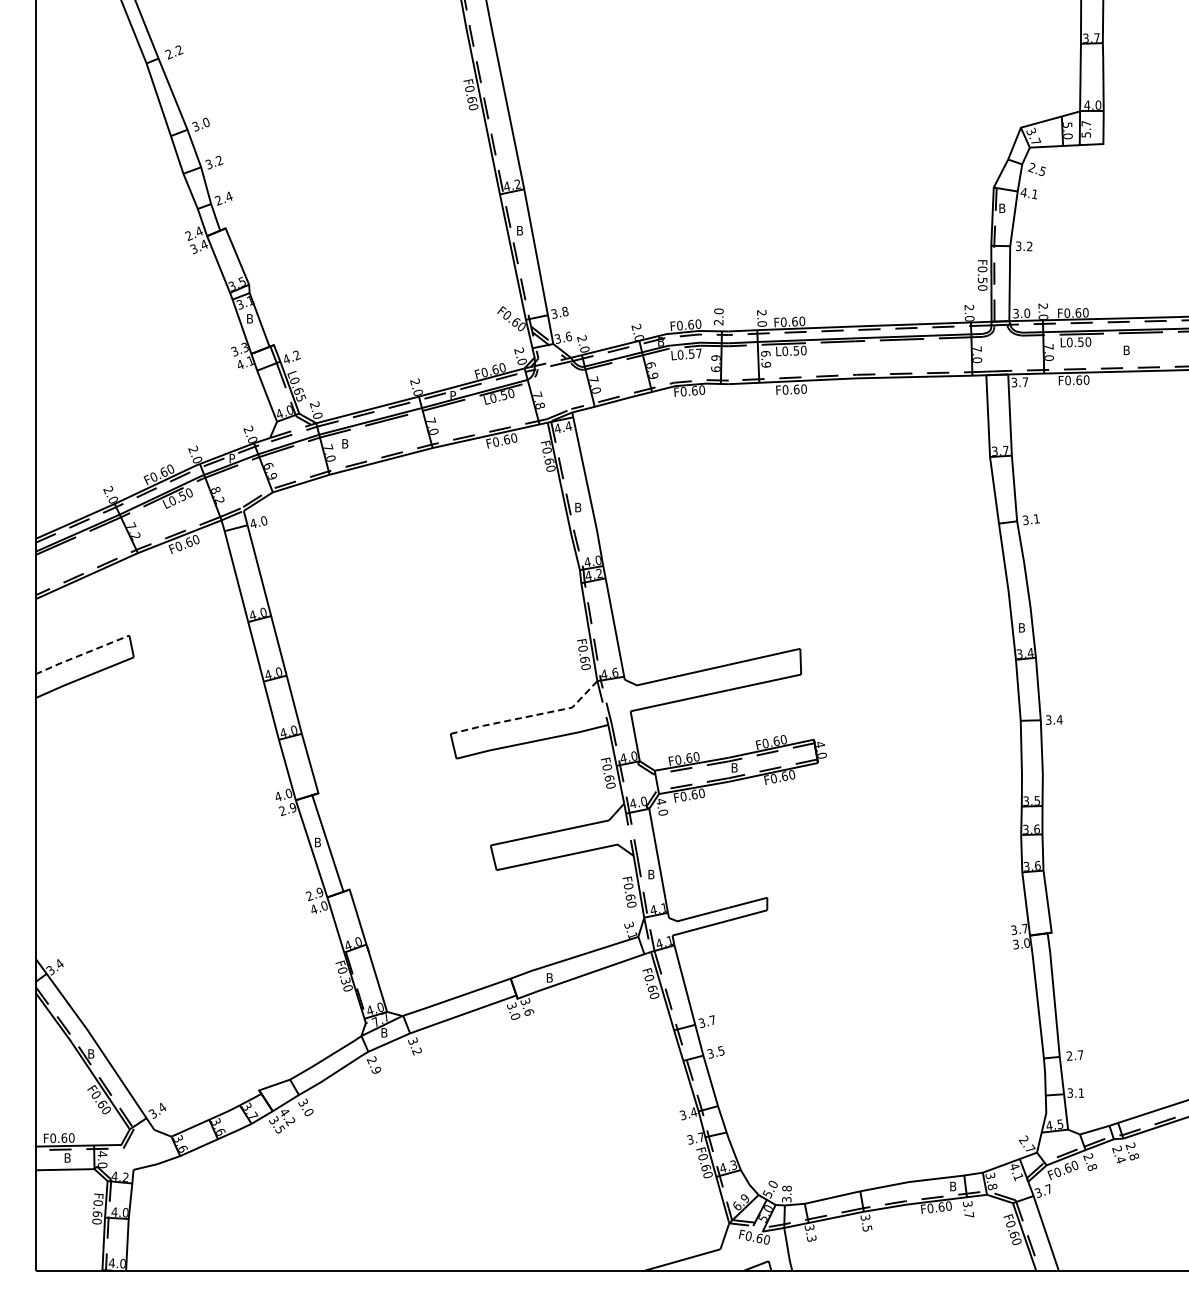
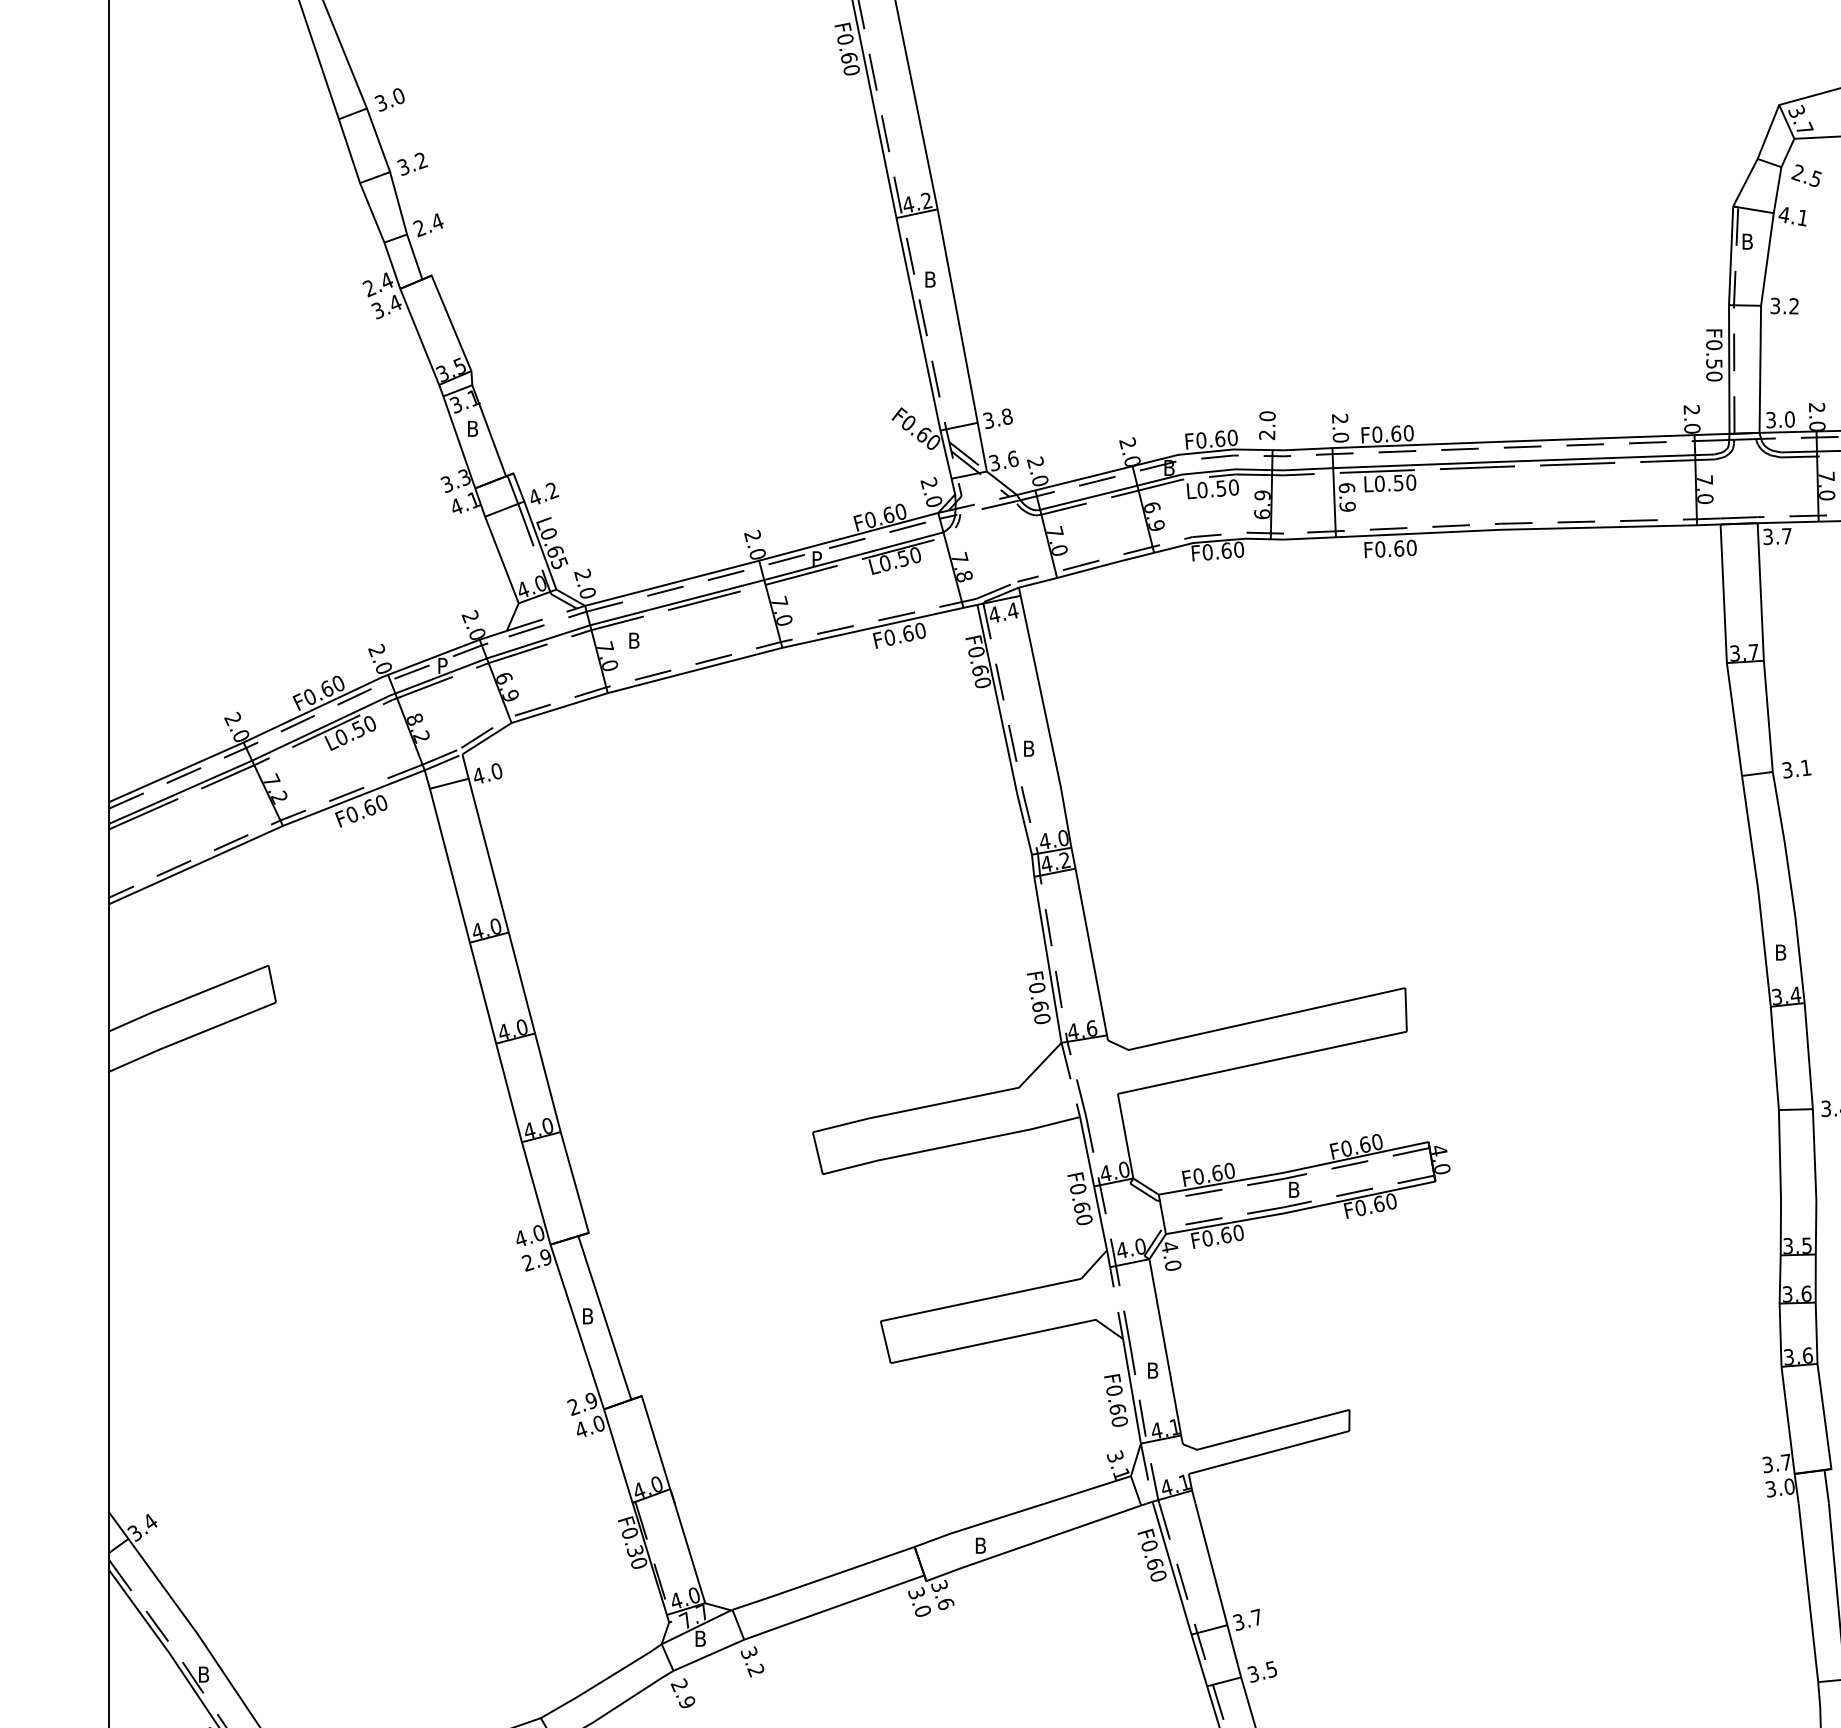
text: (698, 353) -> (1232, 487), L0.57 -> L0.50
line: (82, 654) -> (189, 997), dashed -> solid
line: (529, 716) -> (946, 1102), dashed -> solid

